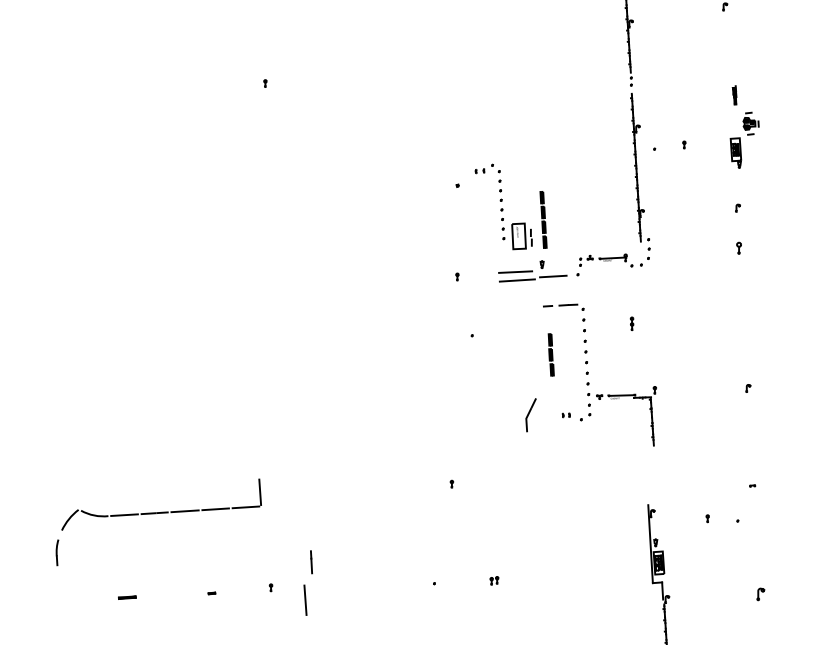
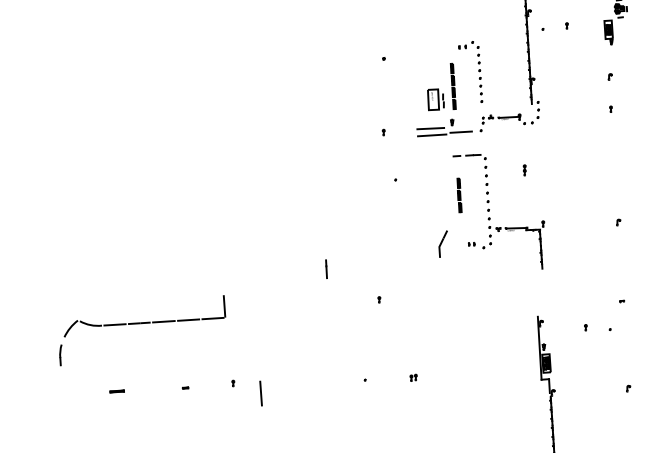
part: (499, 200) -> (478, 70), moved
part: (738, 247) -> (610, 108), size x0.62
line: (311, 562) -> (326, 269), moved
part: (760, 593) -> (628, 388), size x0.62

